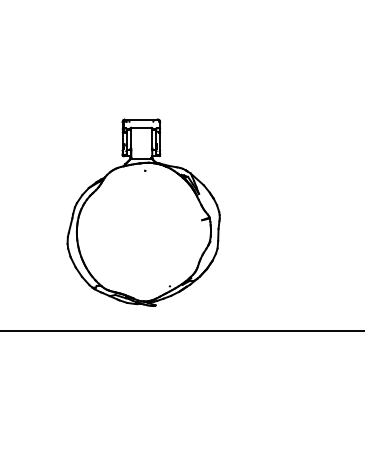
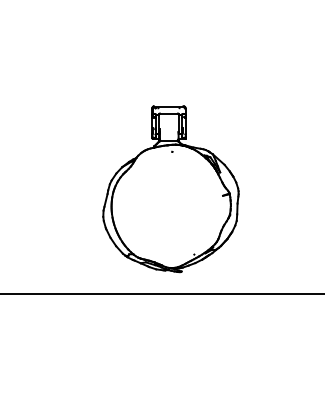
part: (143, 213) -> (170, 189), moved

